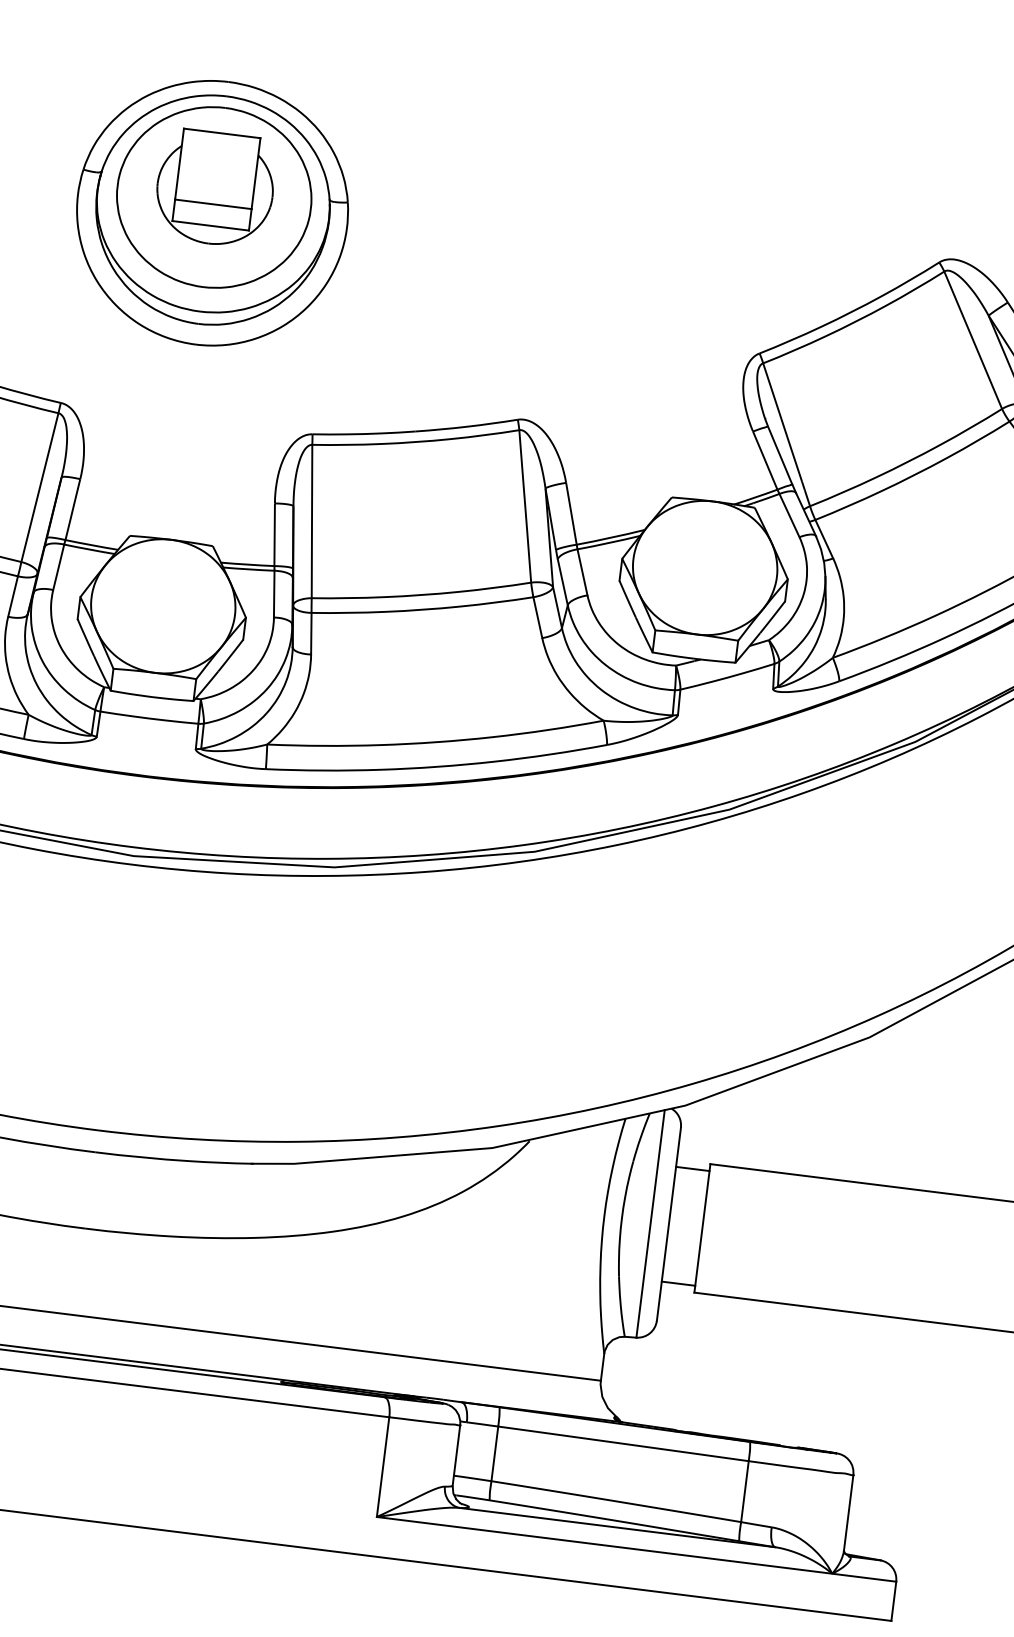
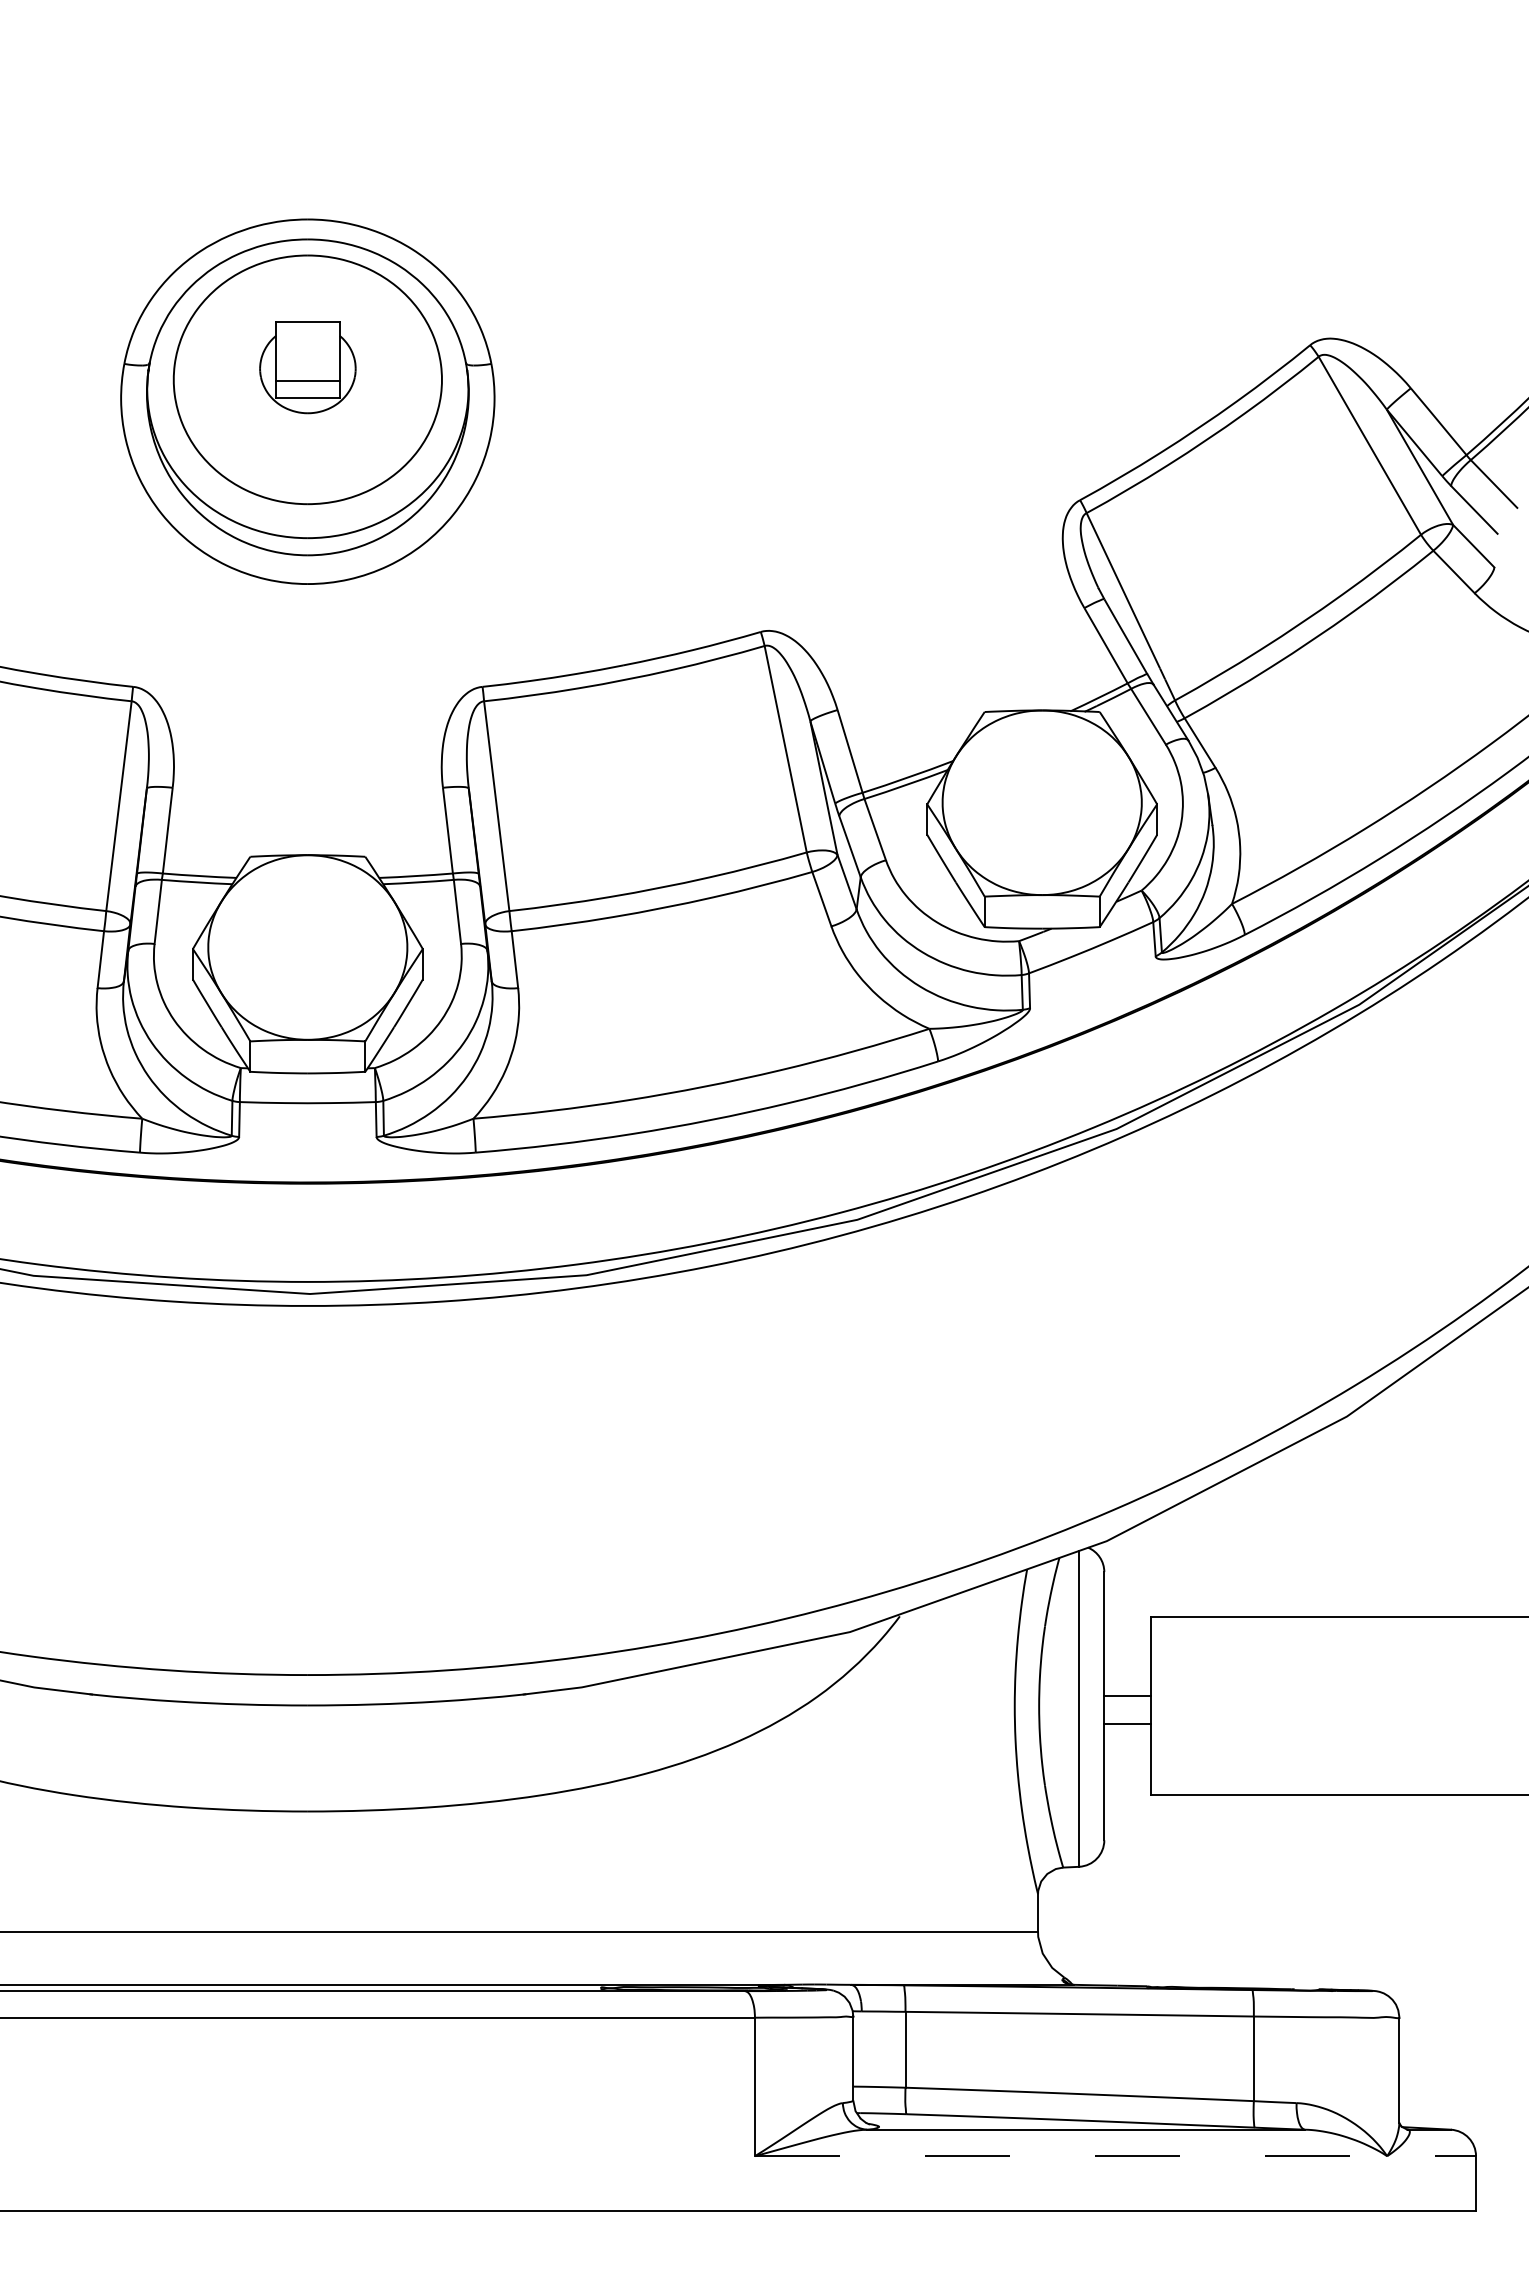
part: (215, 188) -> (307, 367), size x0.6
line: (692, 1168) -> (1127, 1695), moved
line: (678, 1283) -> (1127, 1723), moved
line: (636, 1549) -> (1115, 2156), solid -> dashed

